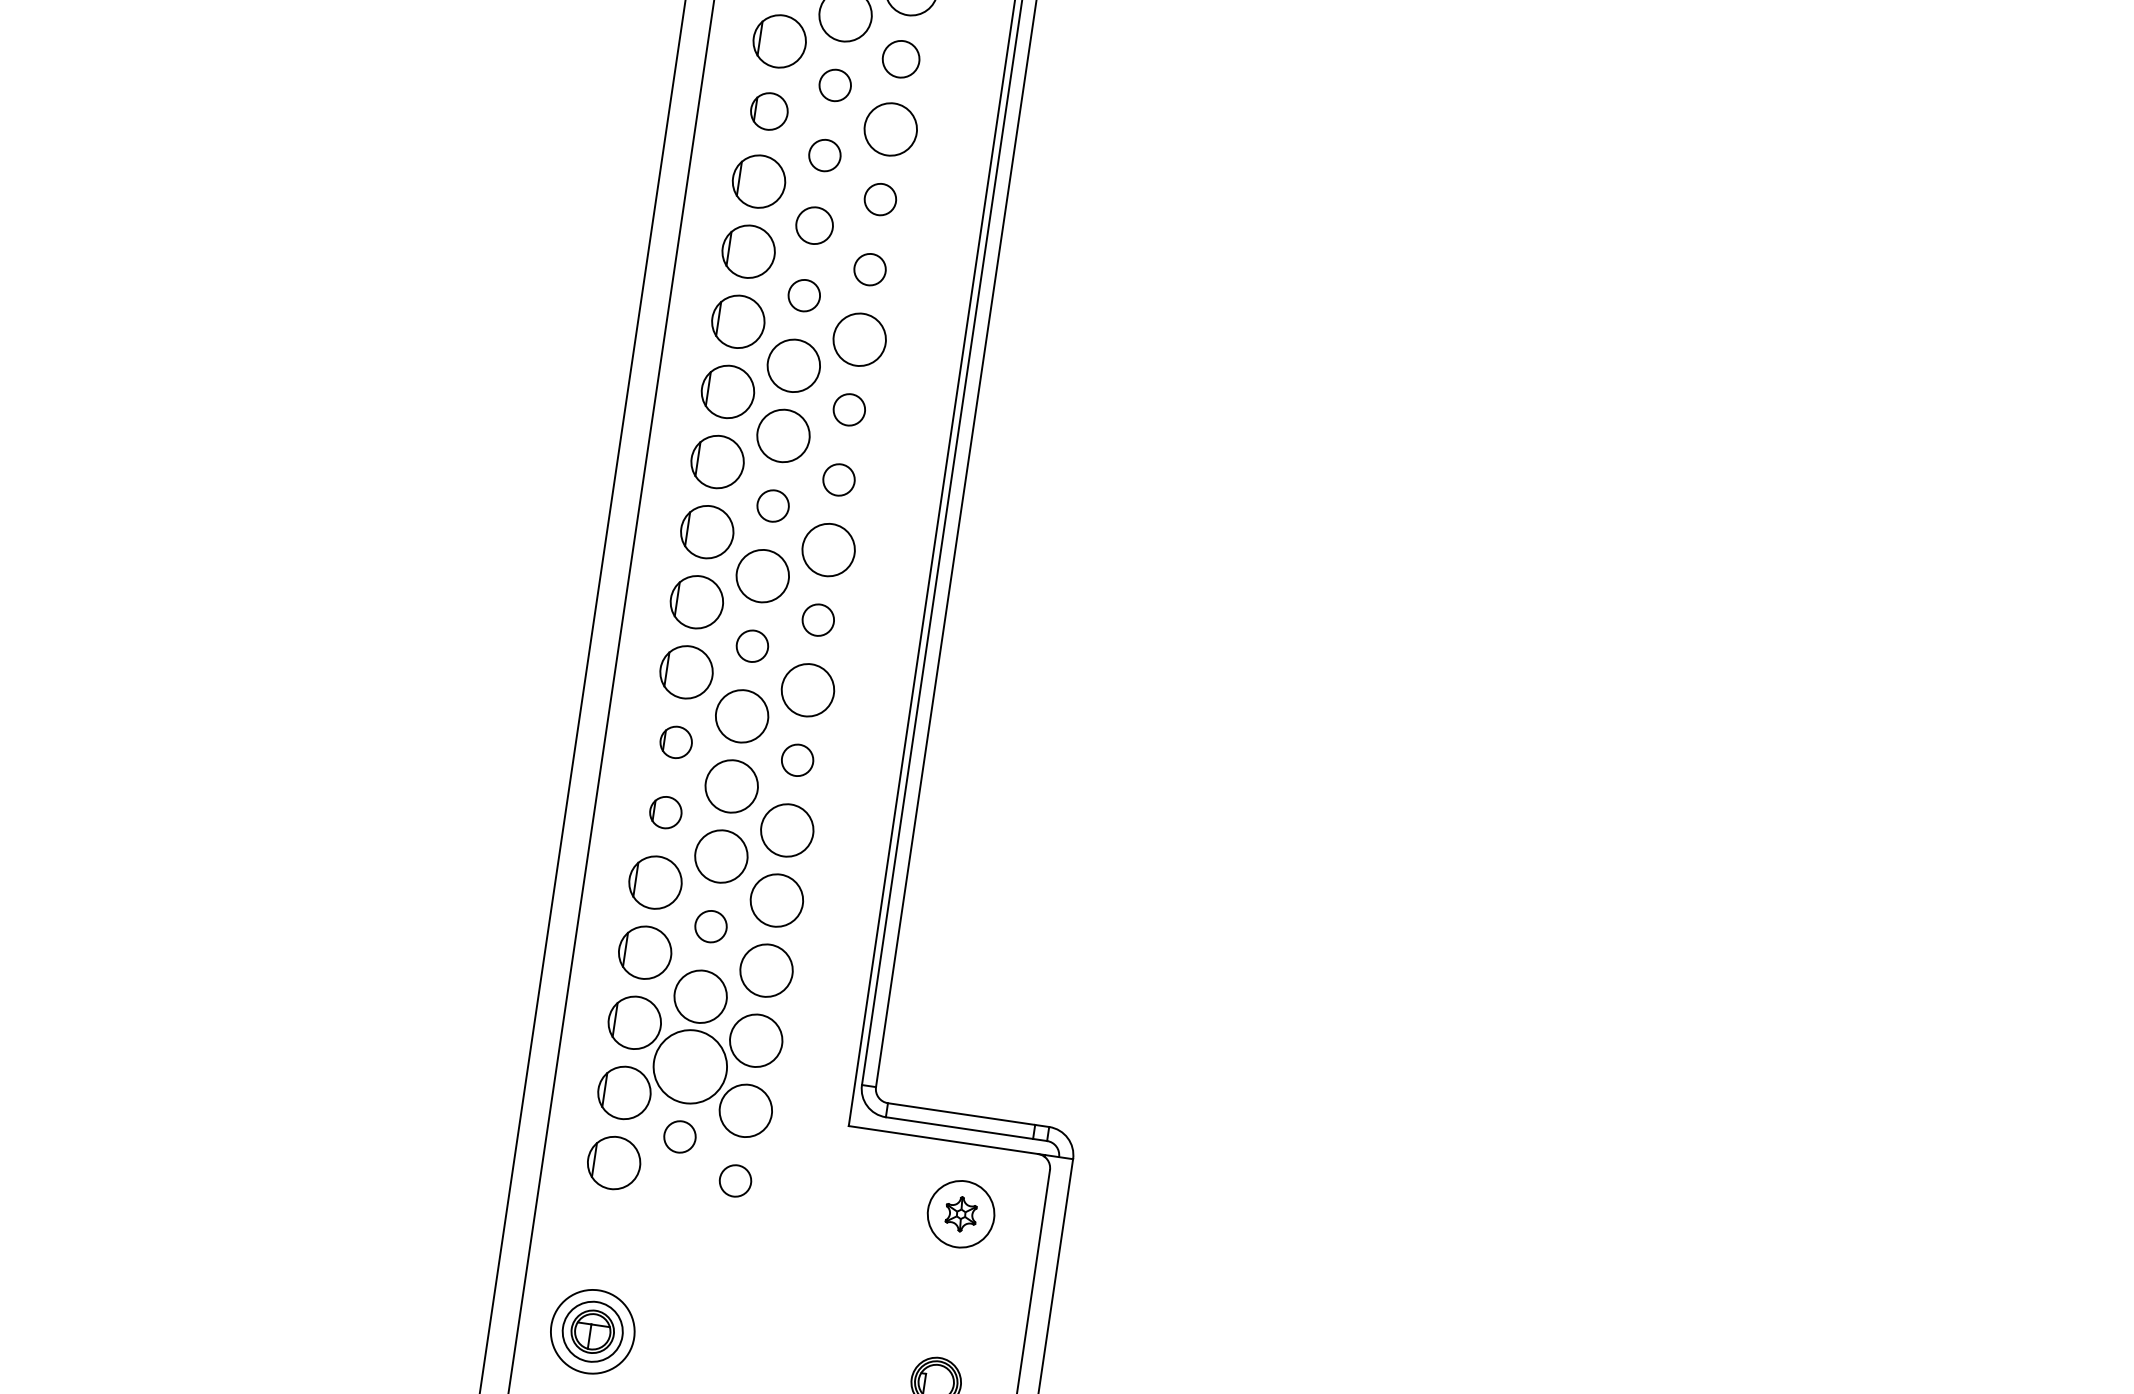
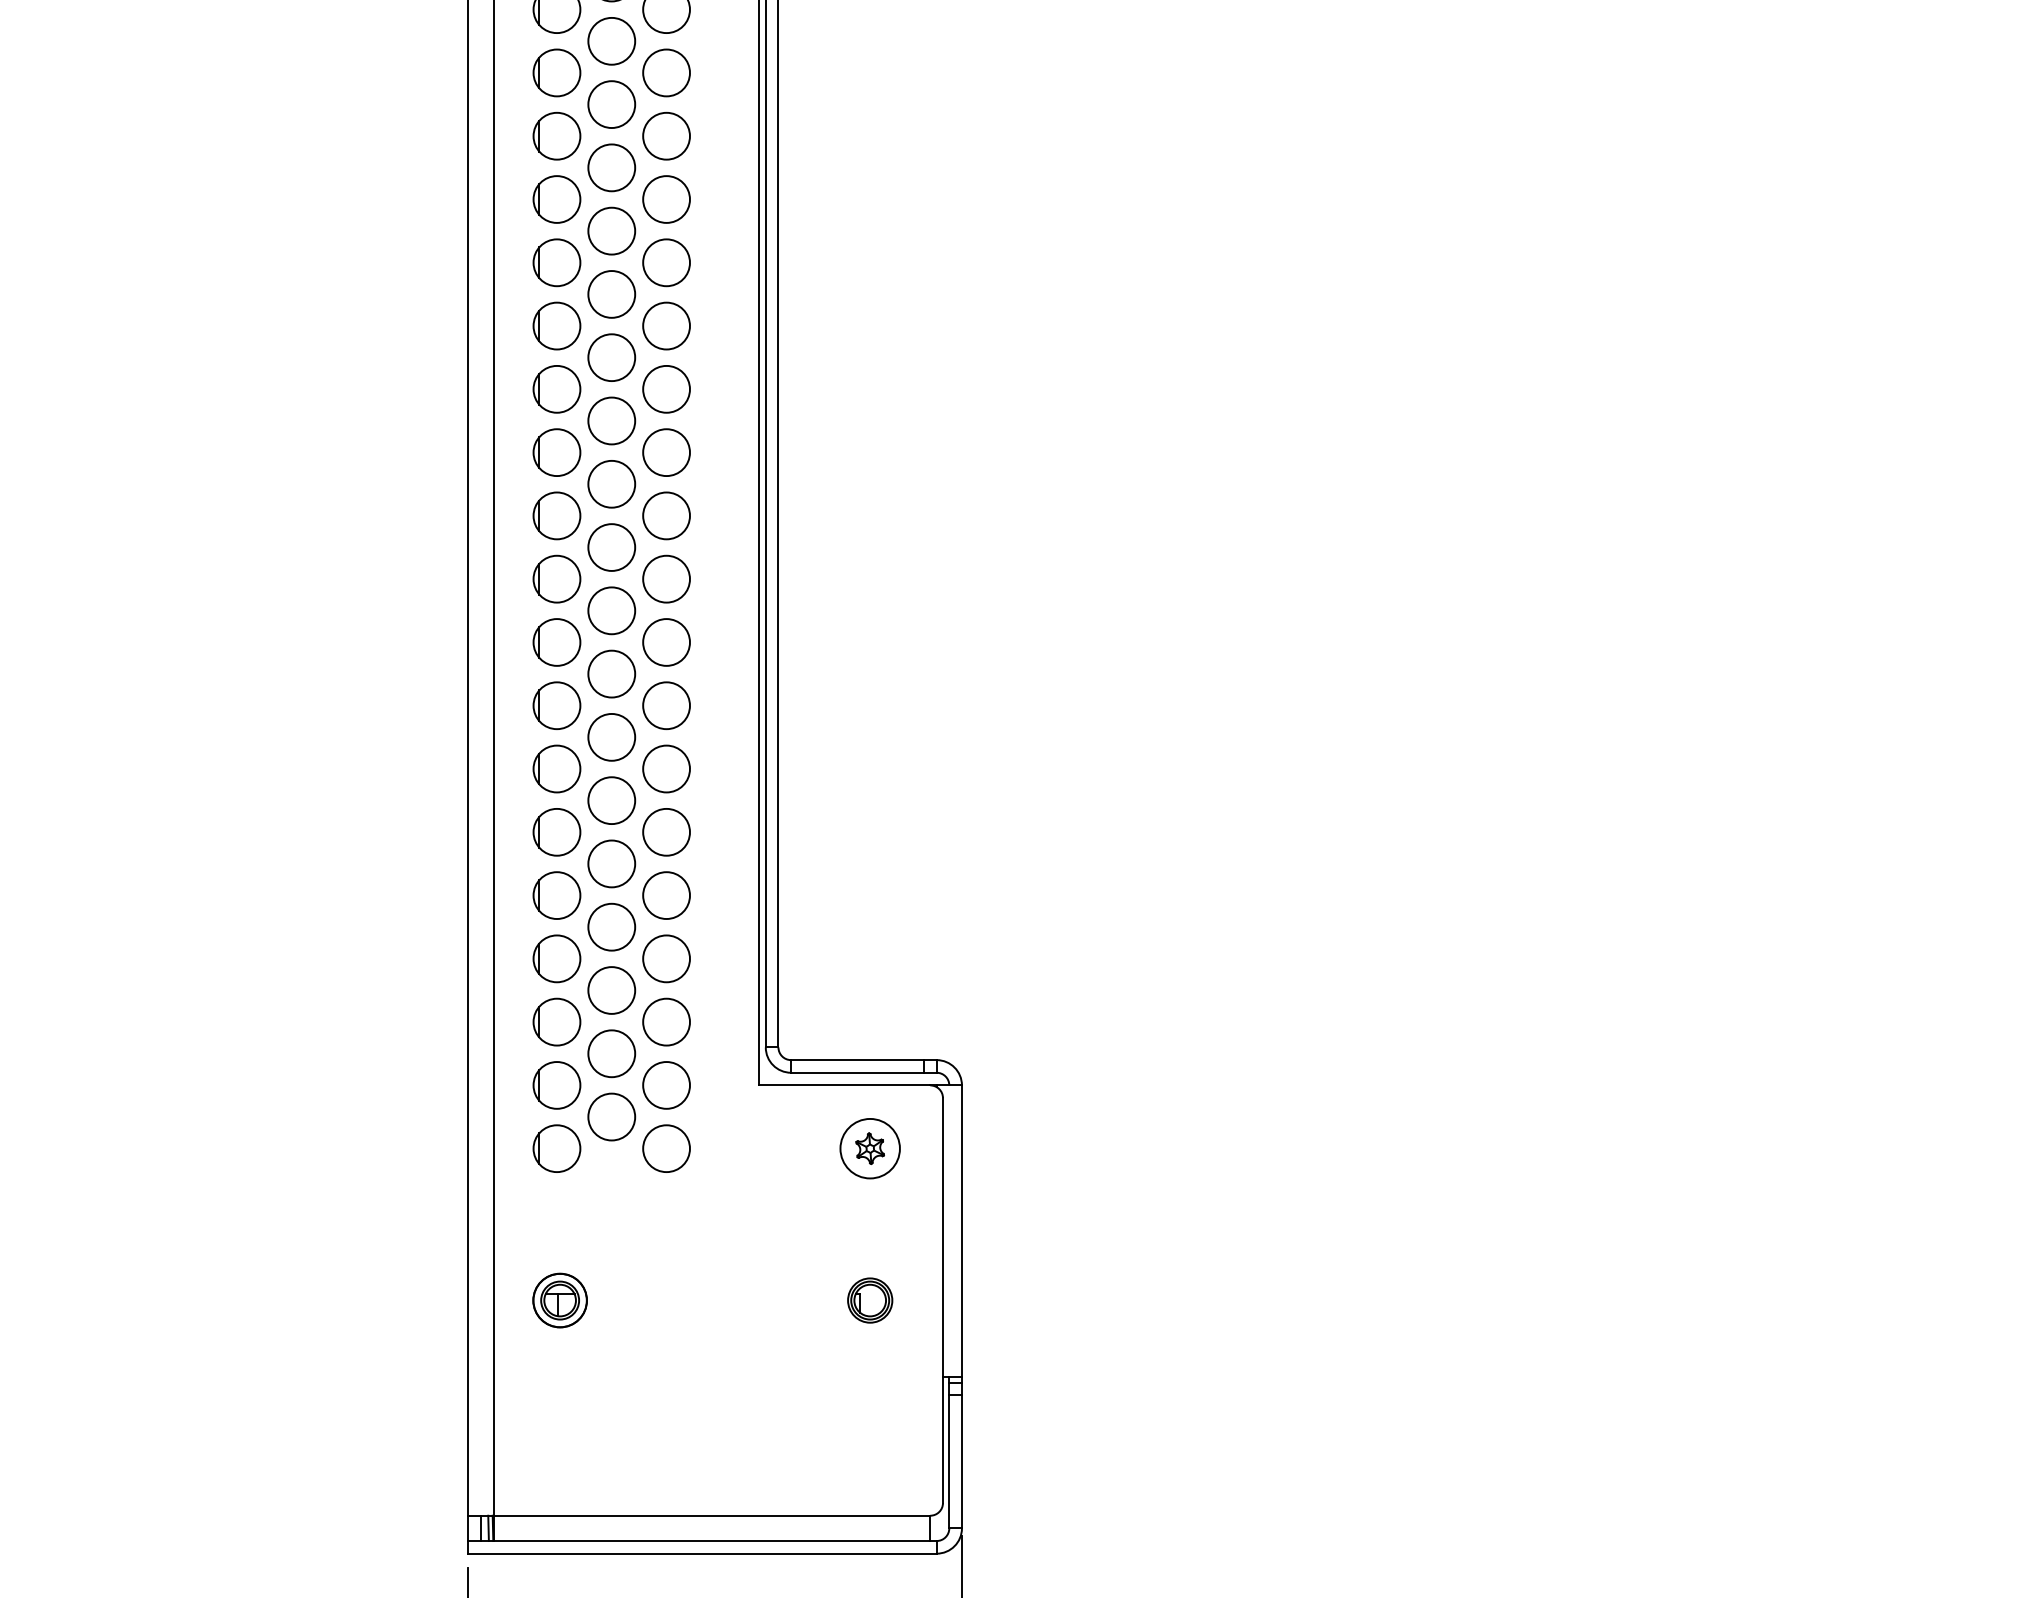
circle: (901, 58) -> (666, 135), size x1.43
circle: (835, 85) -> (611, 167), size x1.67
part: (768, 111) -> (556, 199), size x1.43
circle: (824, 154) -> (611, 230), size x1.67
circle: (880, 199) -> (666, 262), size x1.67
circle: (814, 225) -> (611, 294), size x1.43
circle: (870, 269) -> (666, 325), size x1.67
circle: (803, 295) -> (611, 357), size x1.67
circle: (849, 409) -> (666, 452), size x1.67
circle: (839, 479) -> (666, 515), size x1.67
circle: (772, 505) -> (611, 547), size x1.67
circle: (818, 620) -> (666, 642), size x1.67
circle: (752, 645) -> (611, 673), size x1.67
part: (675, 741) -> (556, 768), size x1.67
circle: (797, 759) -> (666, 768), size x1.67
part: (665, 812) -> (556, 832), size x1.67
circle: (710, 925) -> (611, 926), size x1.67
circle: (690, 1066) -> (611, 1053), size x0.71
circle: (679, 1136) -> (611, 1116), size x1.67
circle: (735, 1180) -> (666, 1148), size x1.67
circle: (592, 1331) -> (559, 1300), size x0.71

